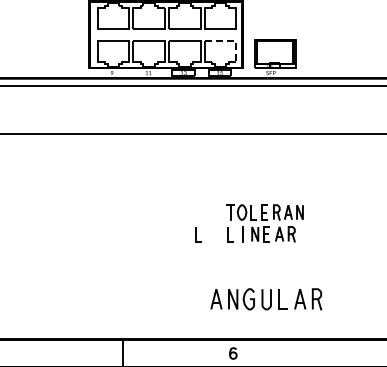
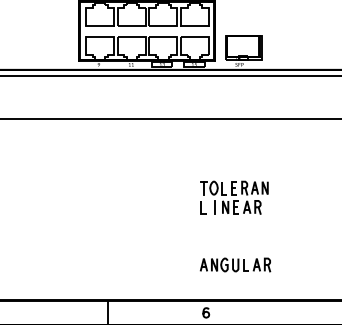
line: (231, 41) -> (204, 36), dashed -> solid
line: (196, 234) -> (173, 207), removed
part: (266, 299) -> (235, 265), size x0.71

